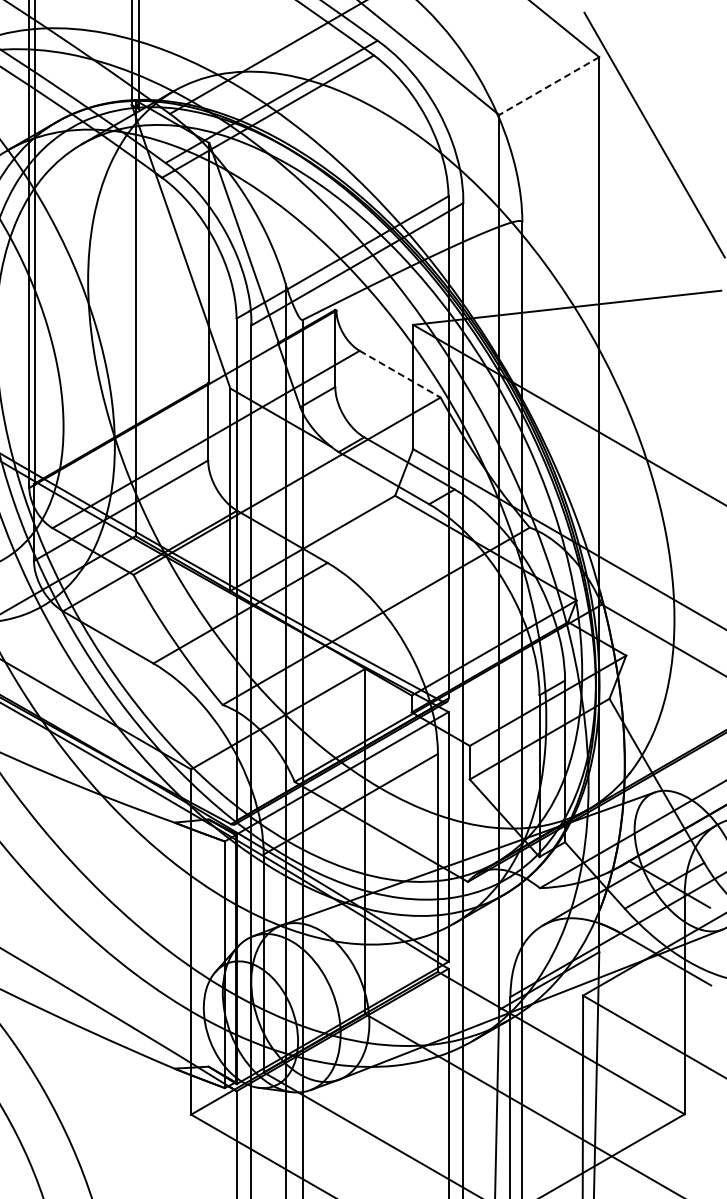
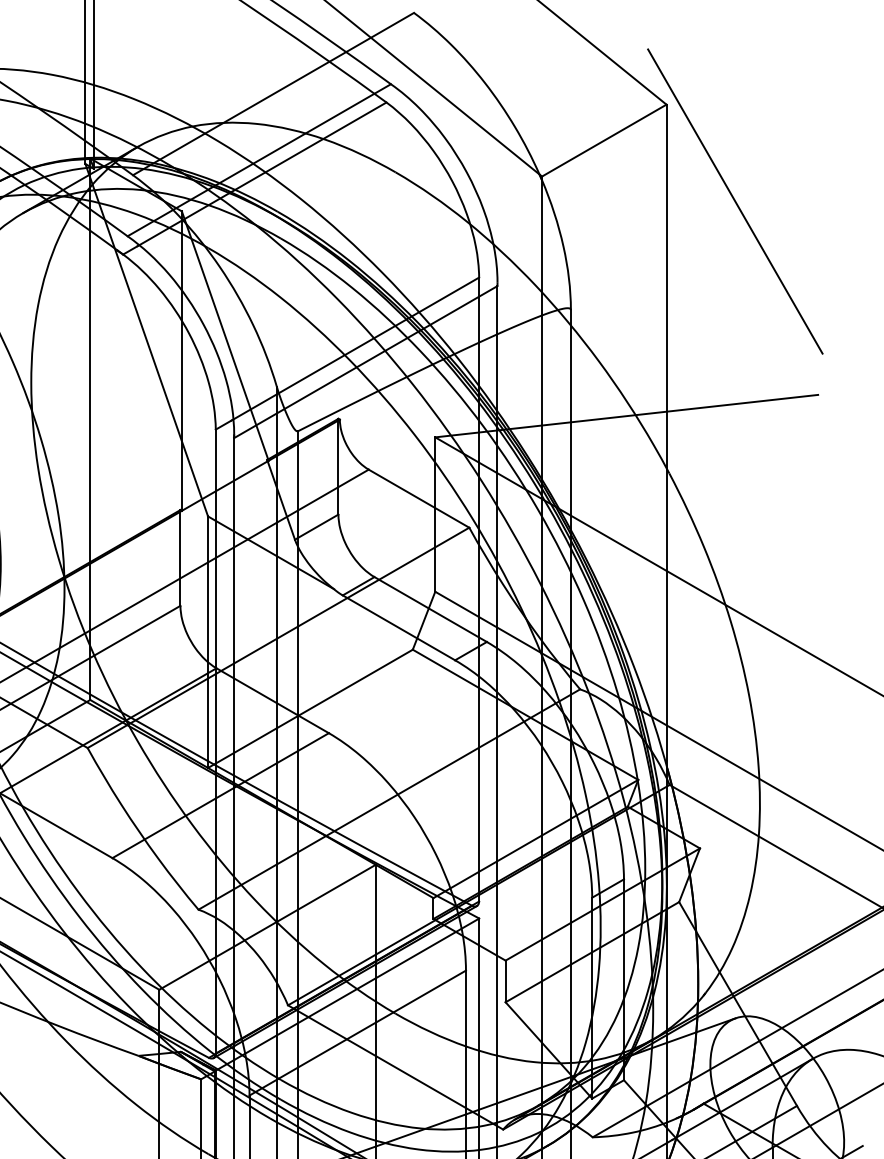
line: (549, 86) -> (604, 141), dashed -> solid
line: (400, 374) -> (419, 499), dashed -> solid

